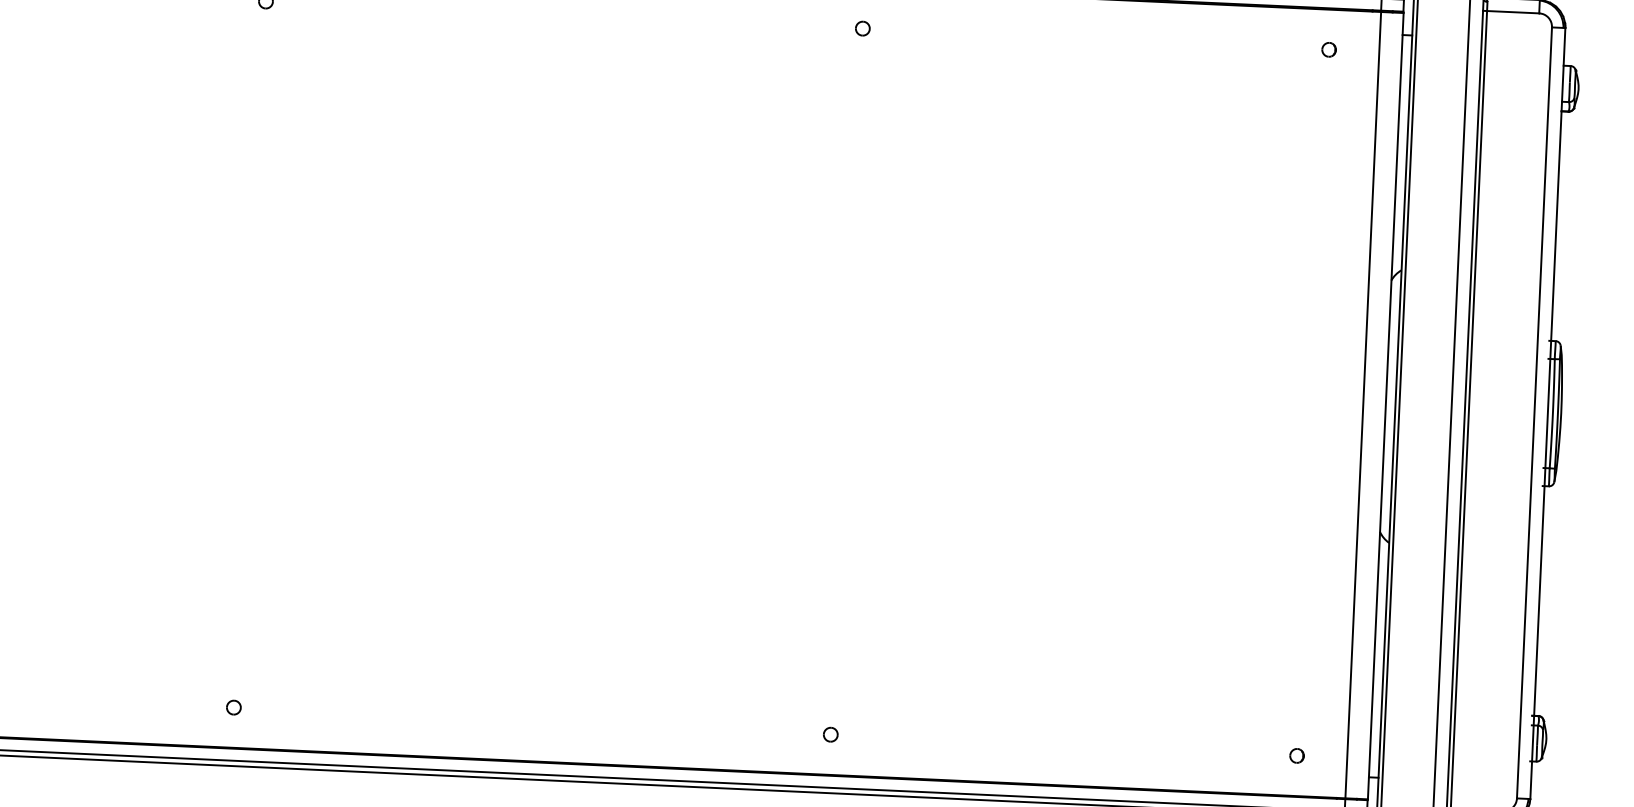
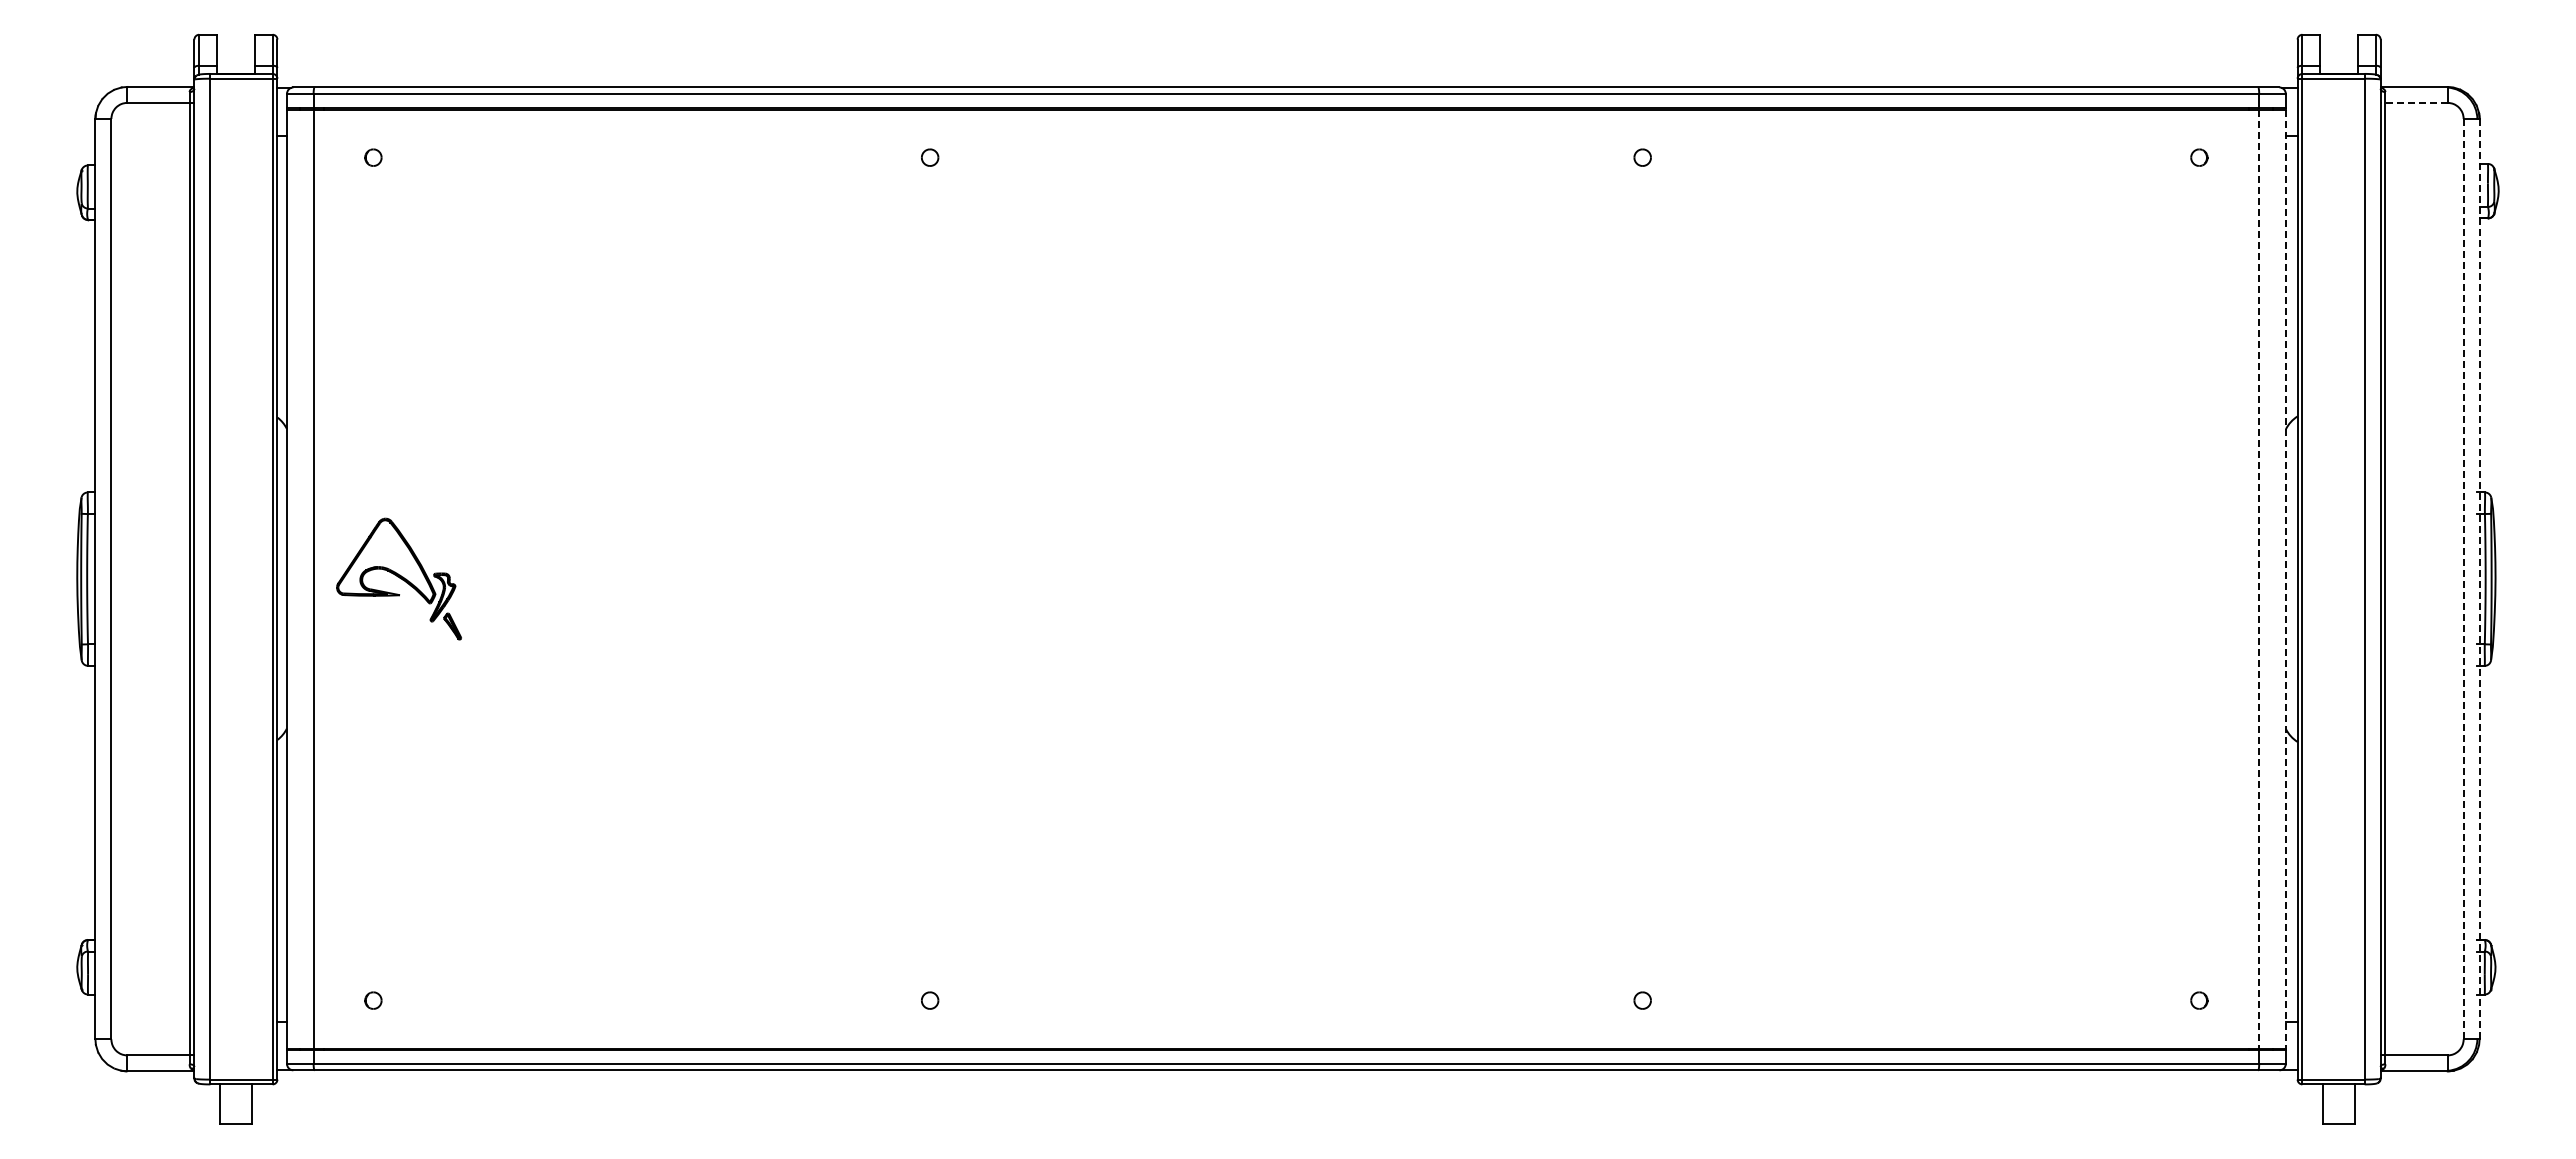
line: (1511, 11) -> (2414, 102), solid -> dashed
line: (1363, 405) -> (2259, 579), solid -> dashed
line: (1386, 406) -> (2286, 579), solid -> dashed
line: (1534, 412) -> (2463, 578), solid -> dashed
line: (1547, 413) -> (2479, 579), solid -> dashed

